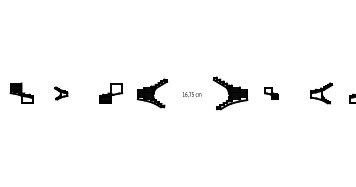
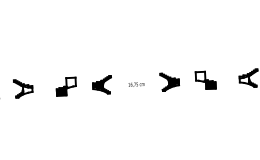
part: (60, 93) -> (22, 88), size x1.67
part: (152, 93) -> (102, 85), size x0.71
part: (230, 93) -> (169, 82), size x0.62
part: (271, 93) -> (205, 80), size x1.67

